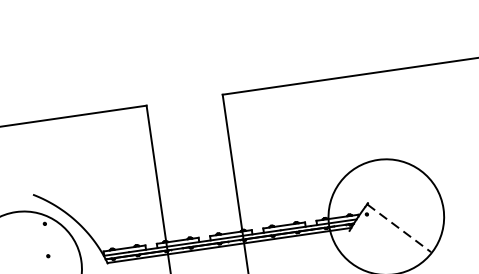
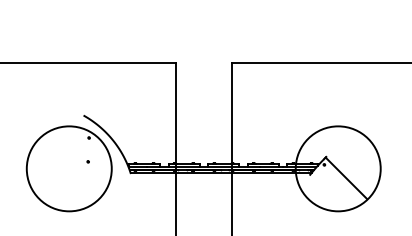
line: (399, 228) -> (346, 178), dashed -> solid

